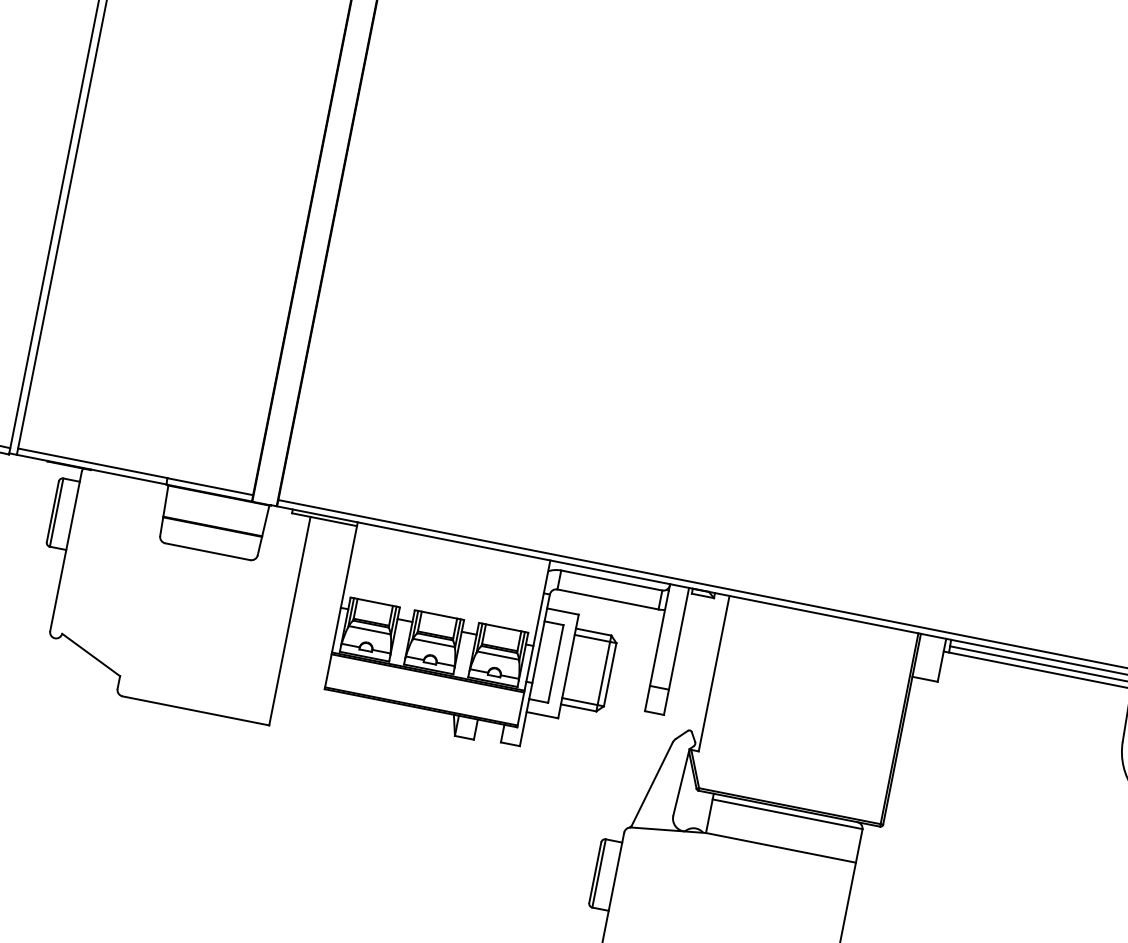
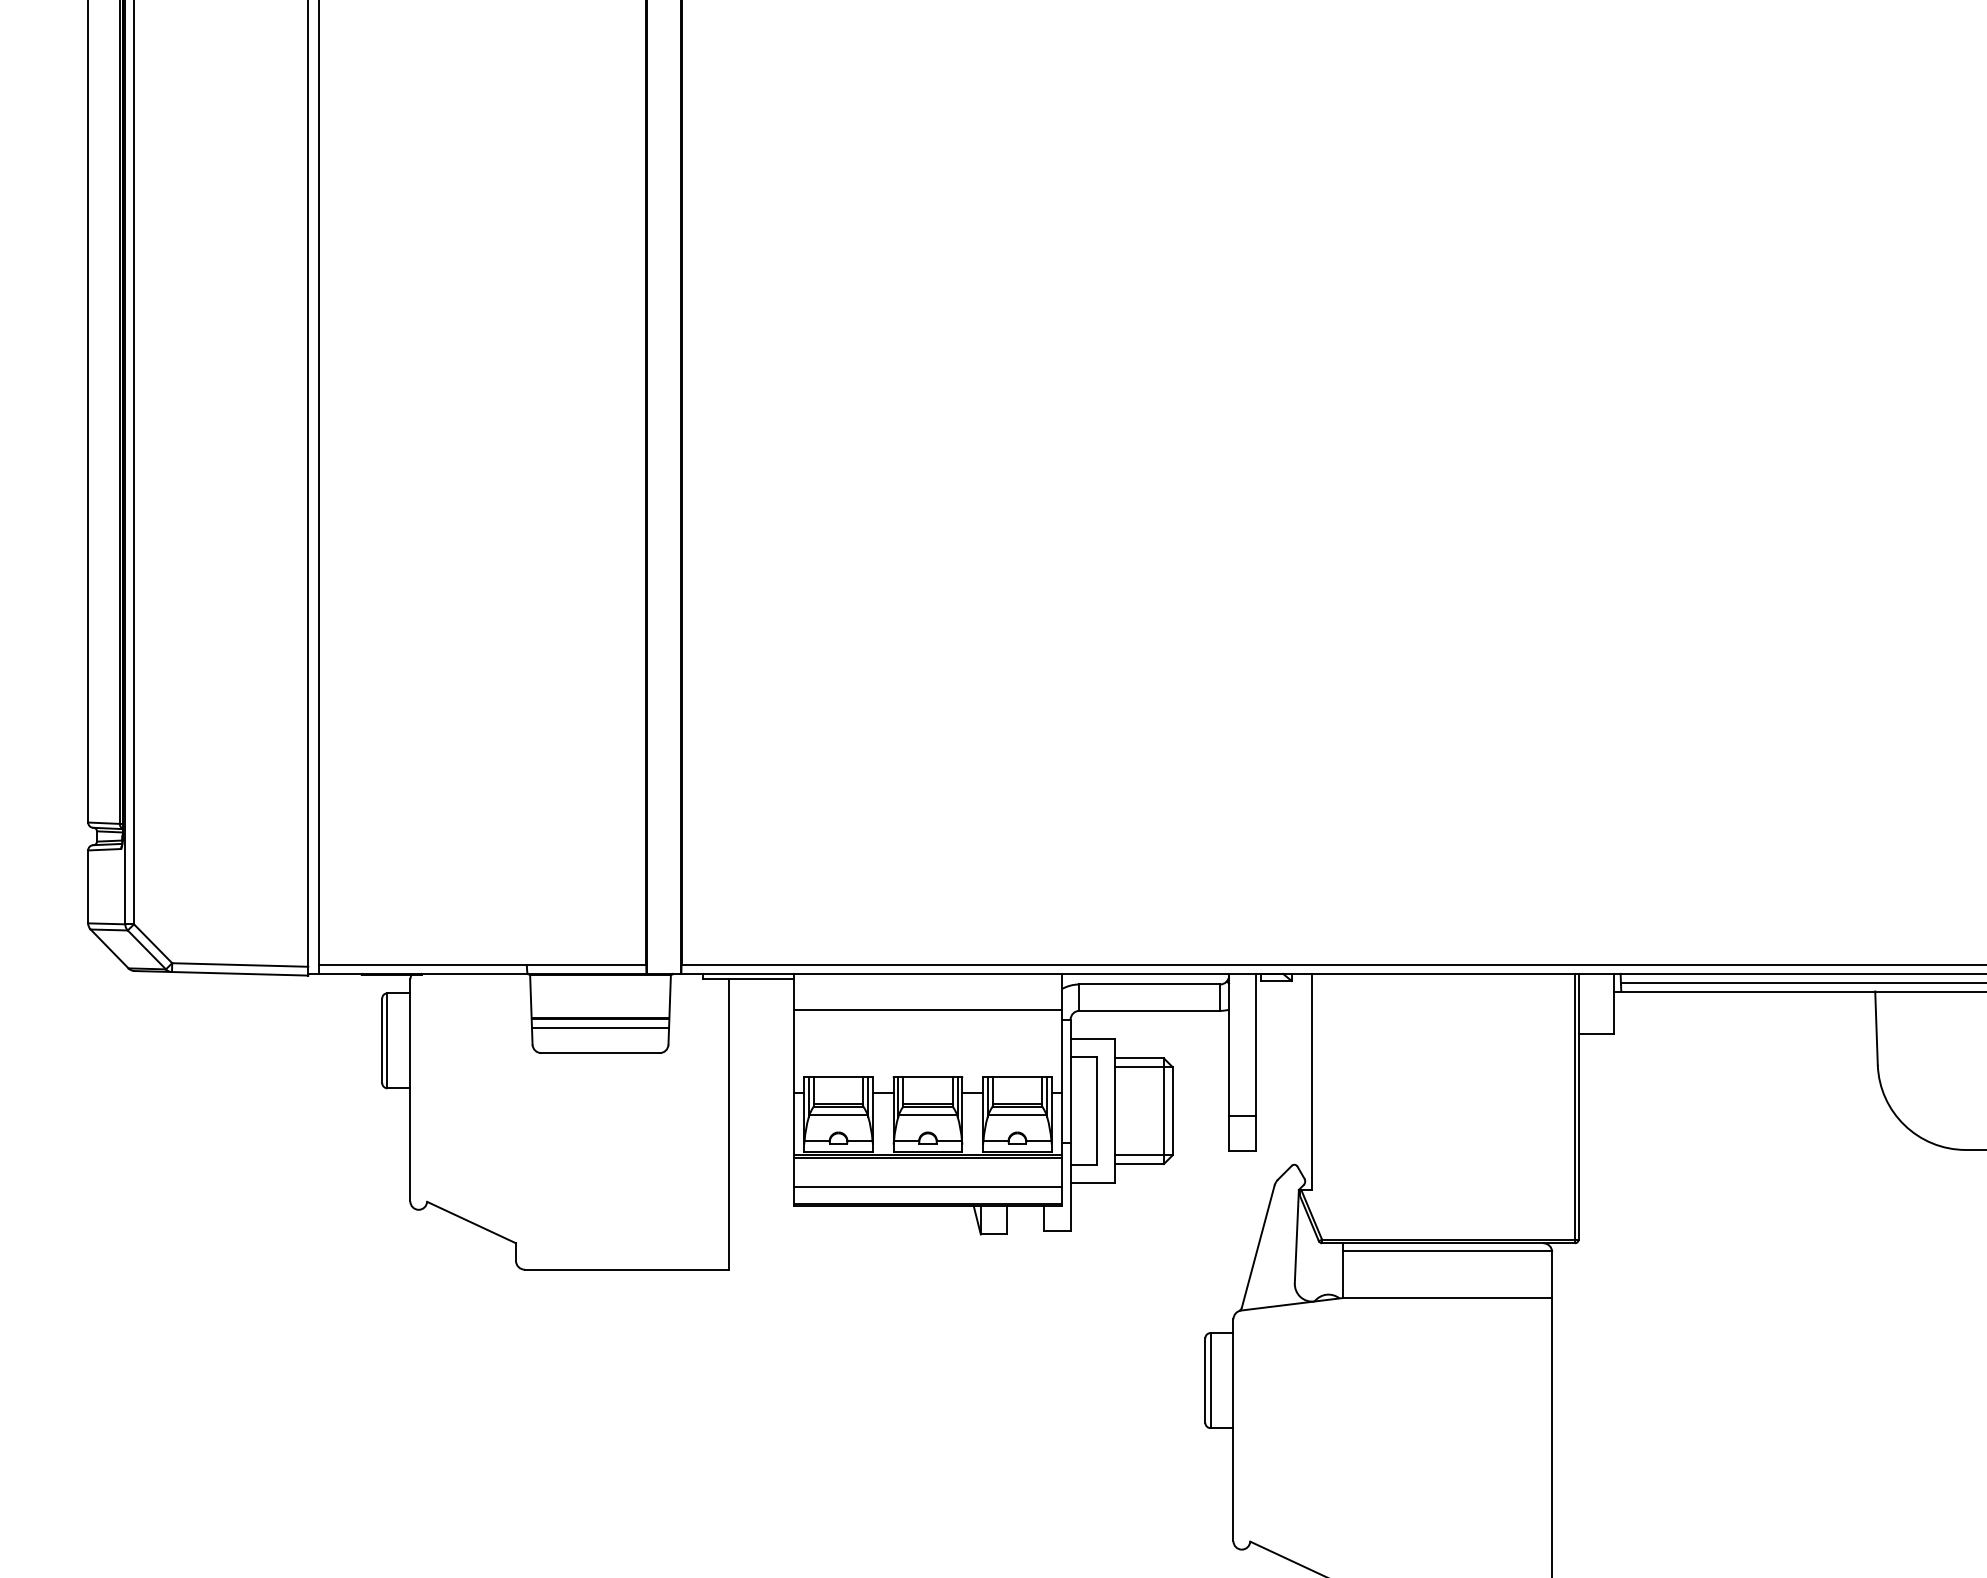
line: (211, 533) -> (600, 1027), added
line: (448, 567) -> (927, 1010), added
line: (423, 693) -> (927, 1186), added

